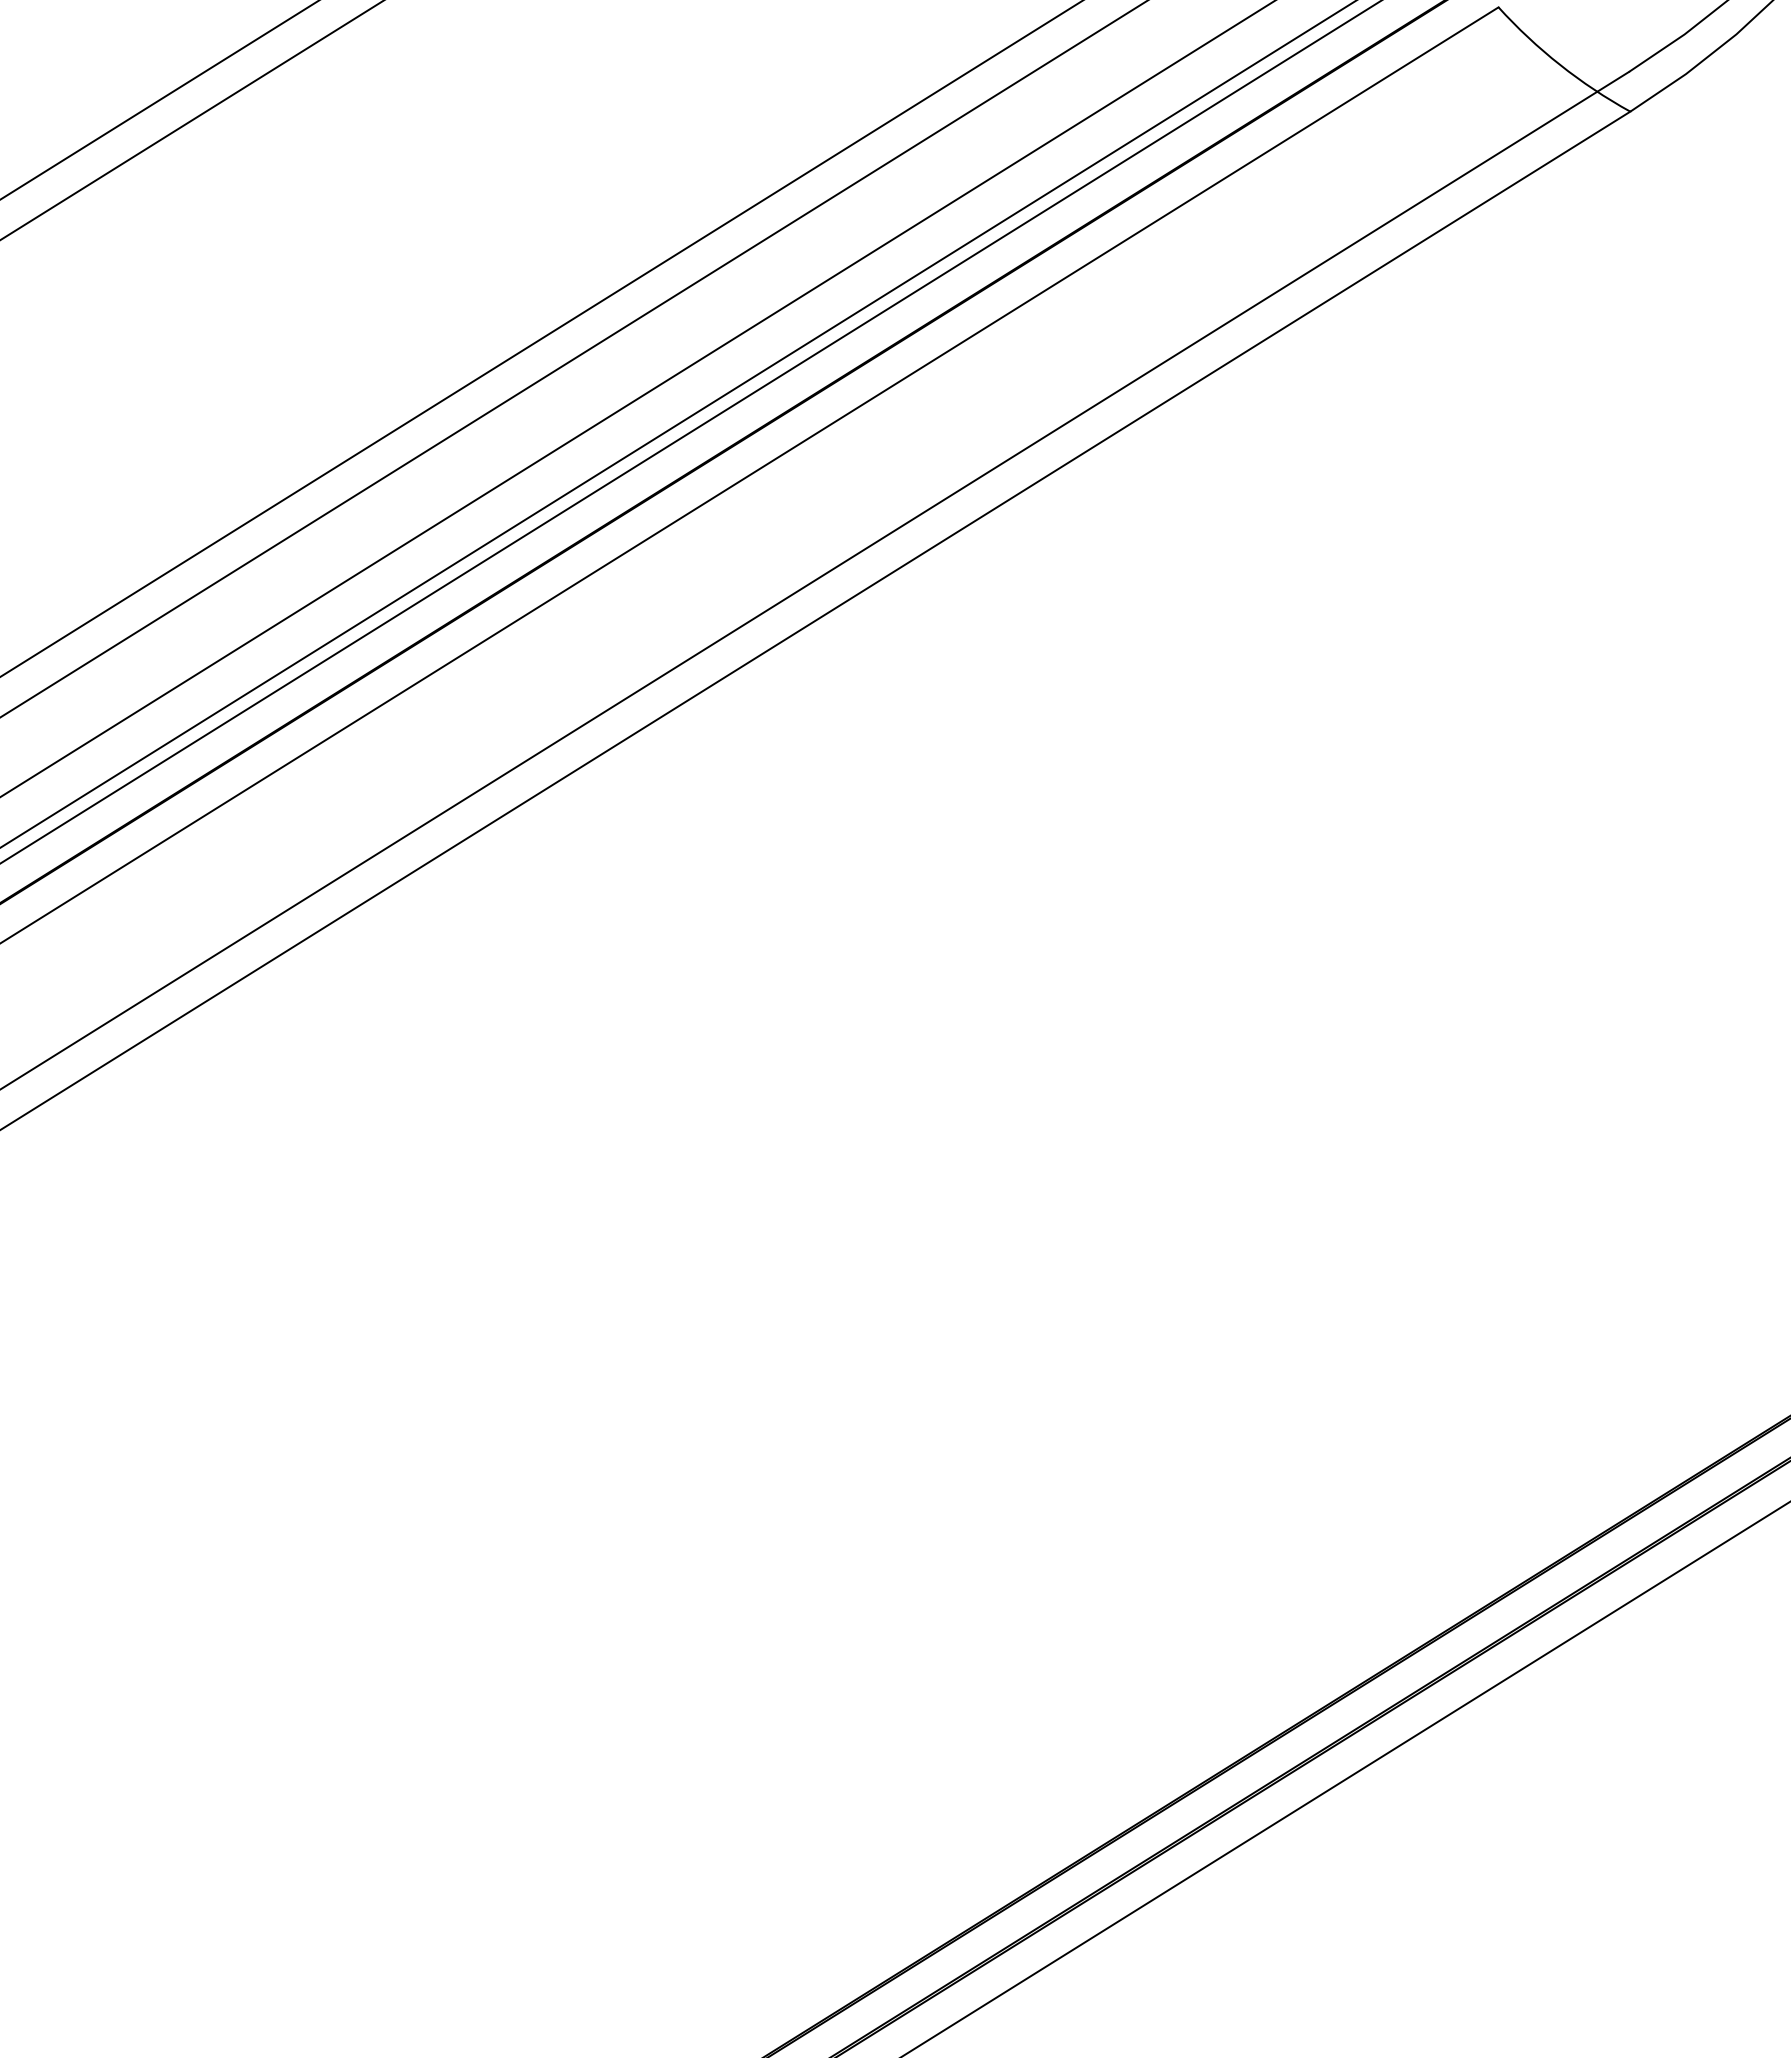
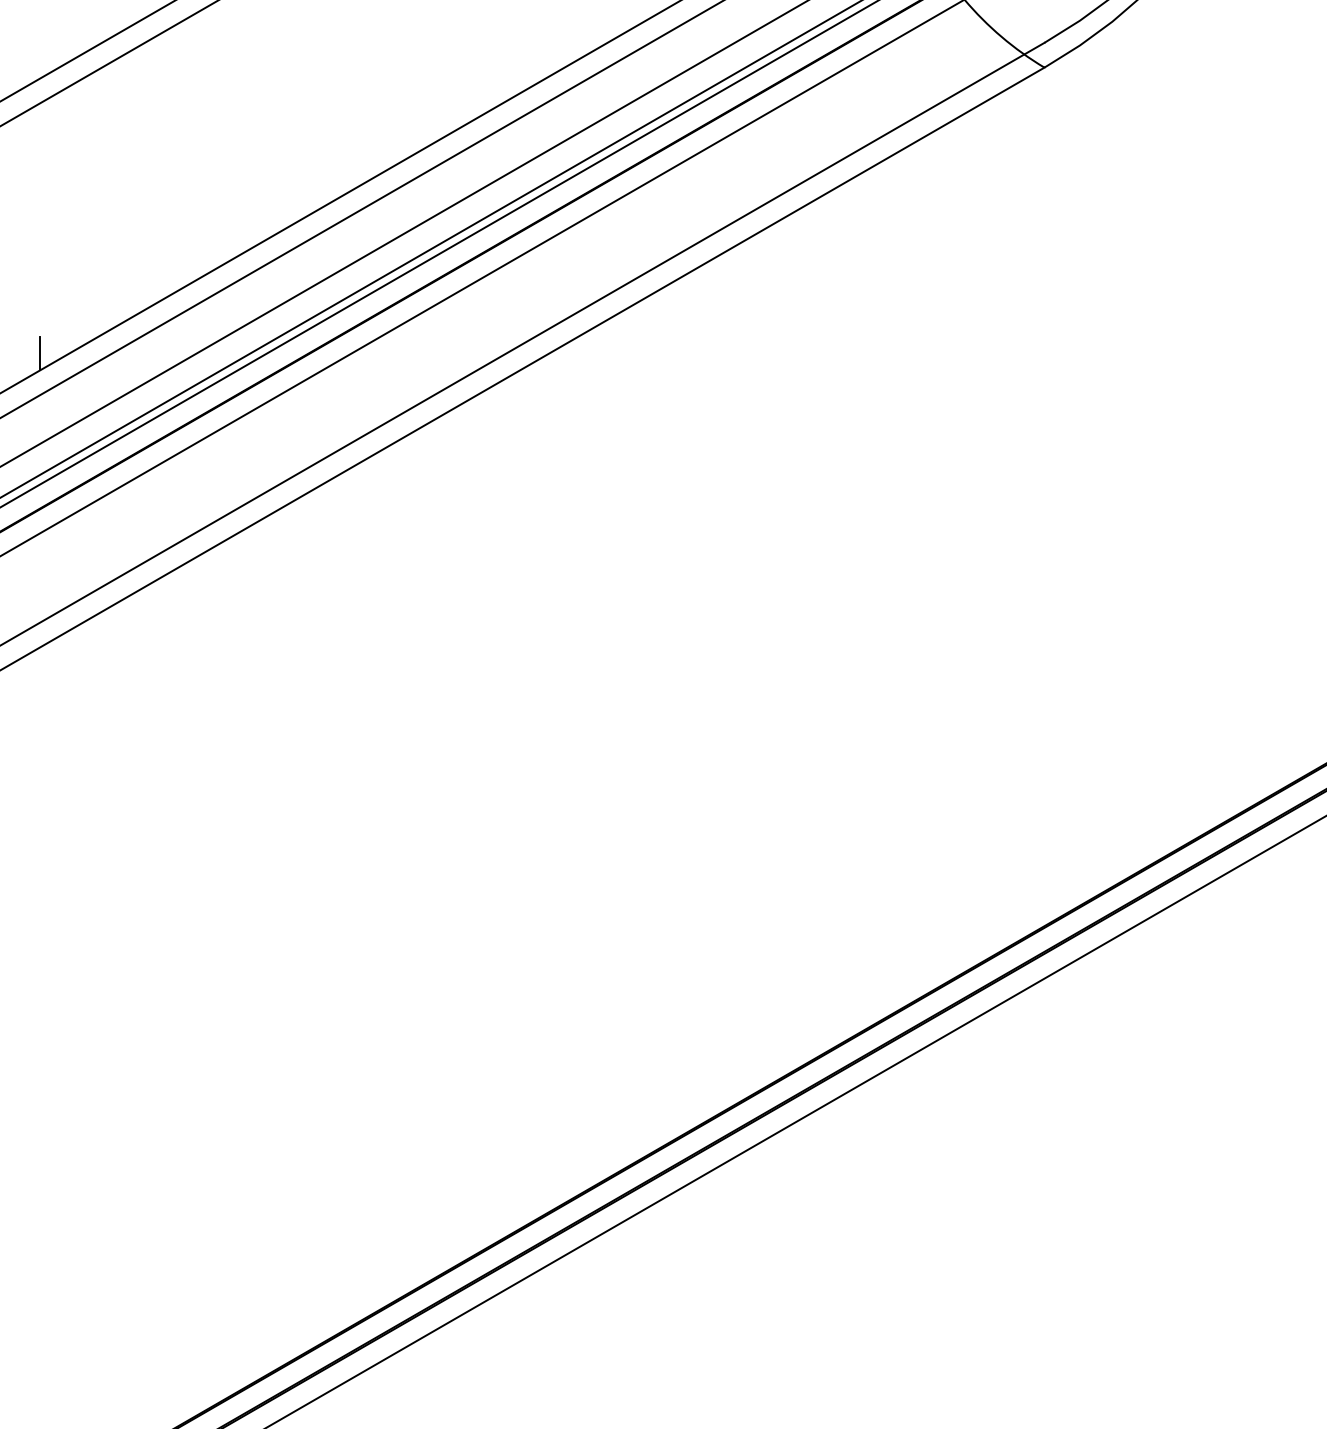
line: (37, 625) -> (39, 353), added

